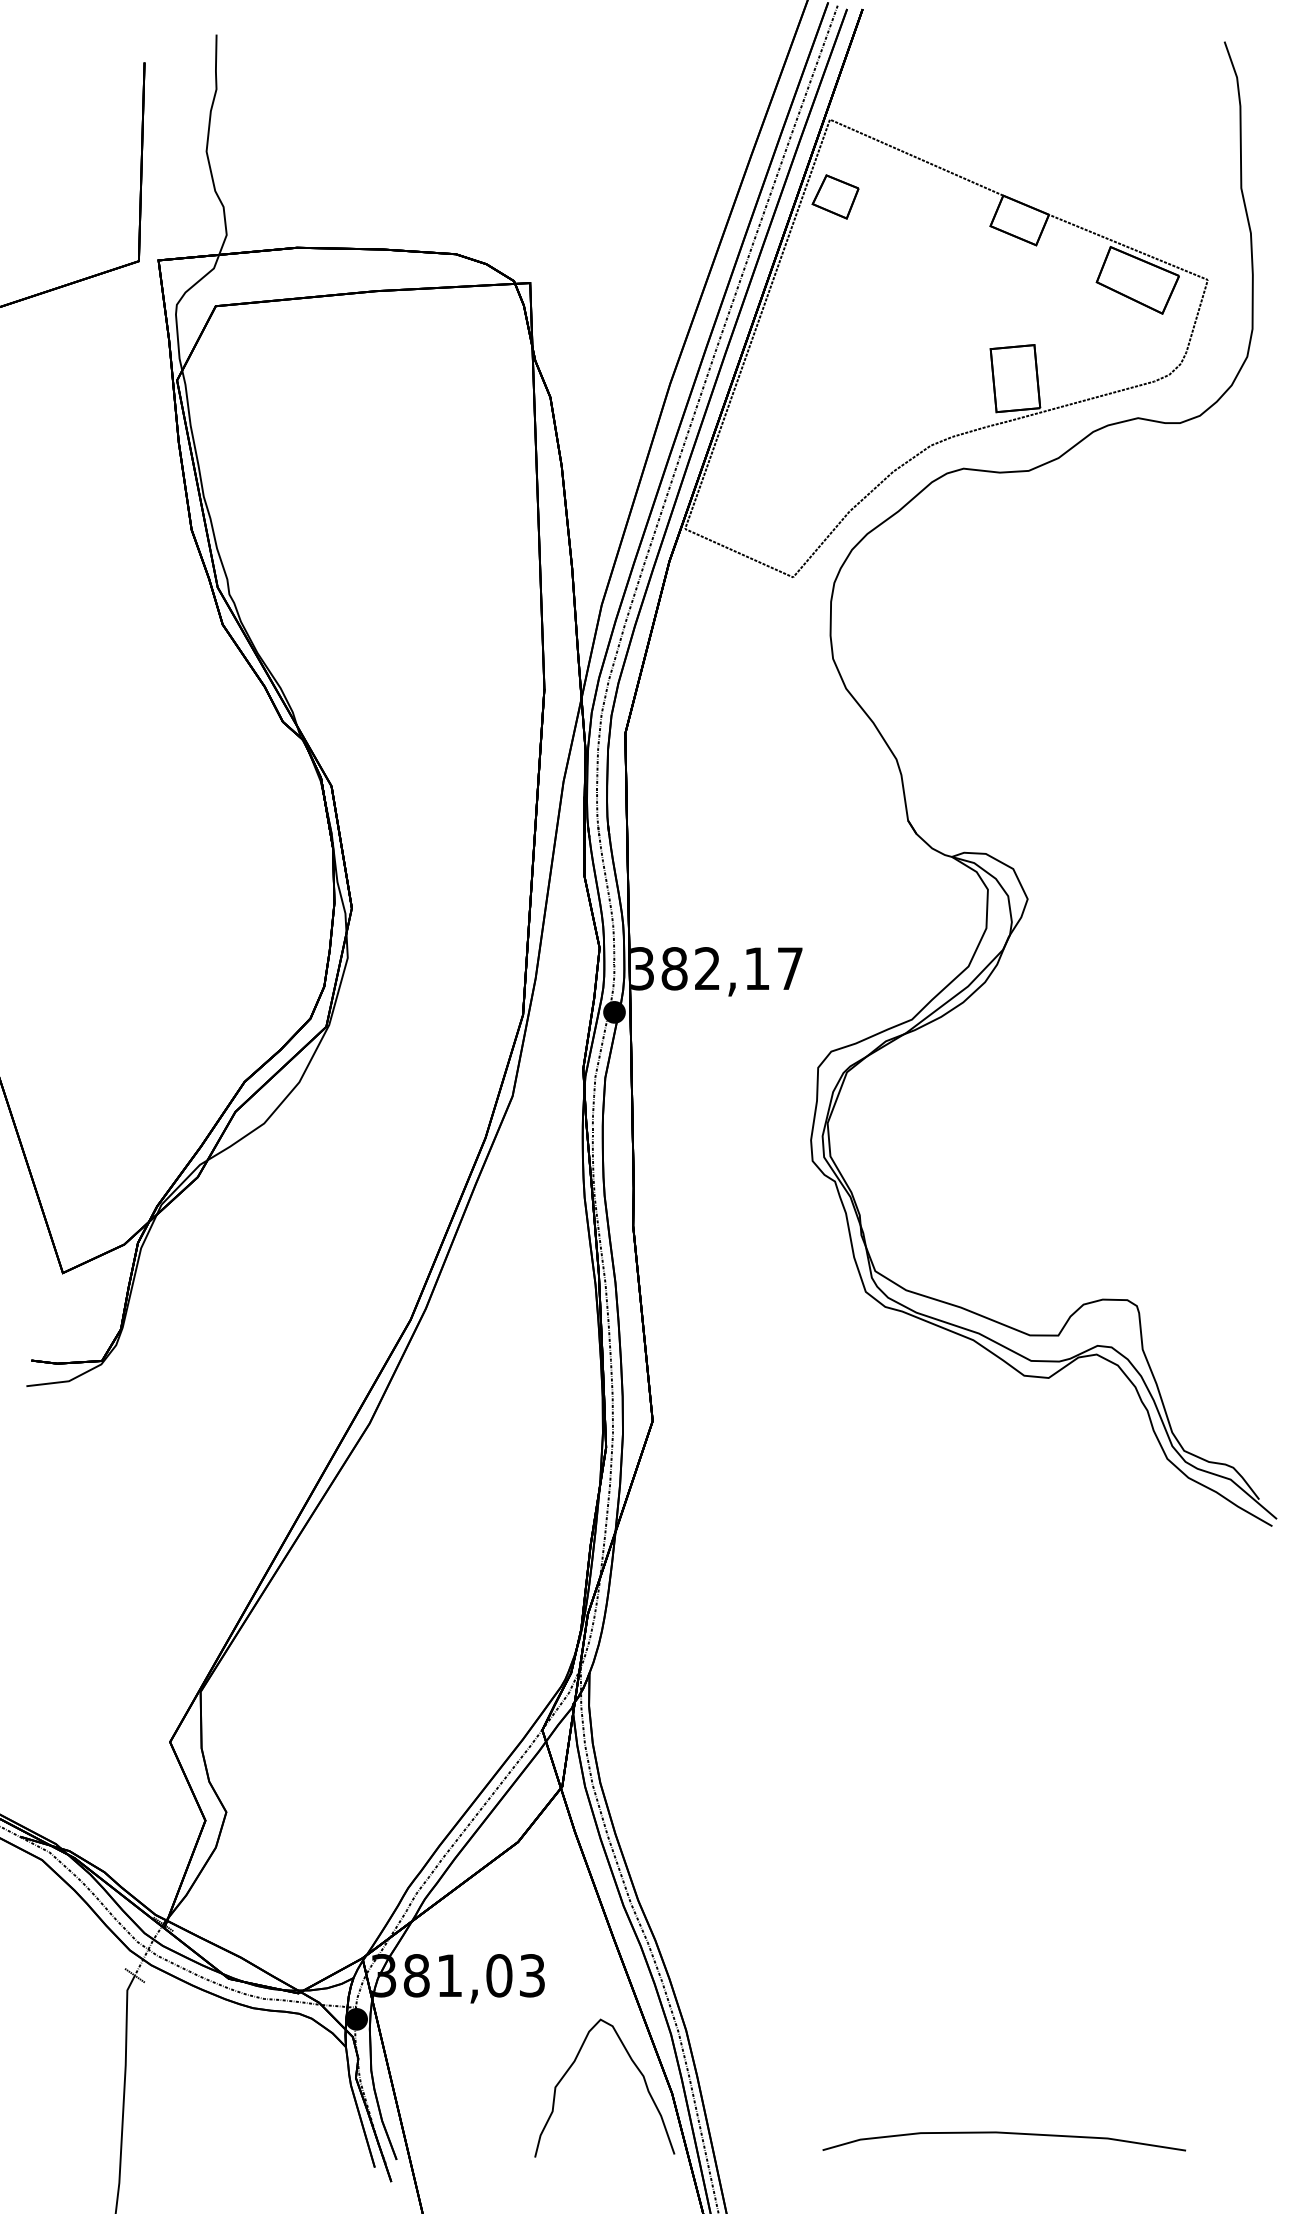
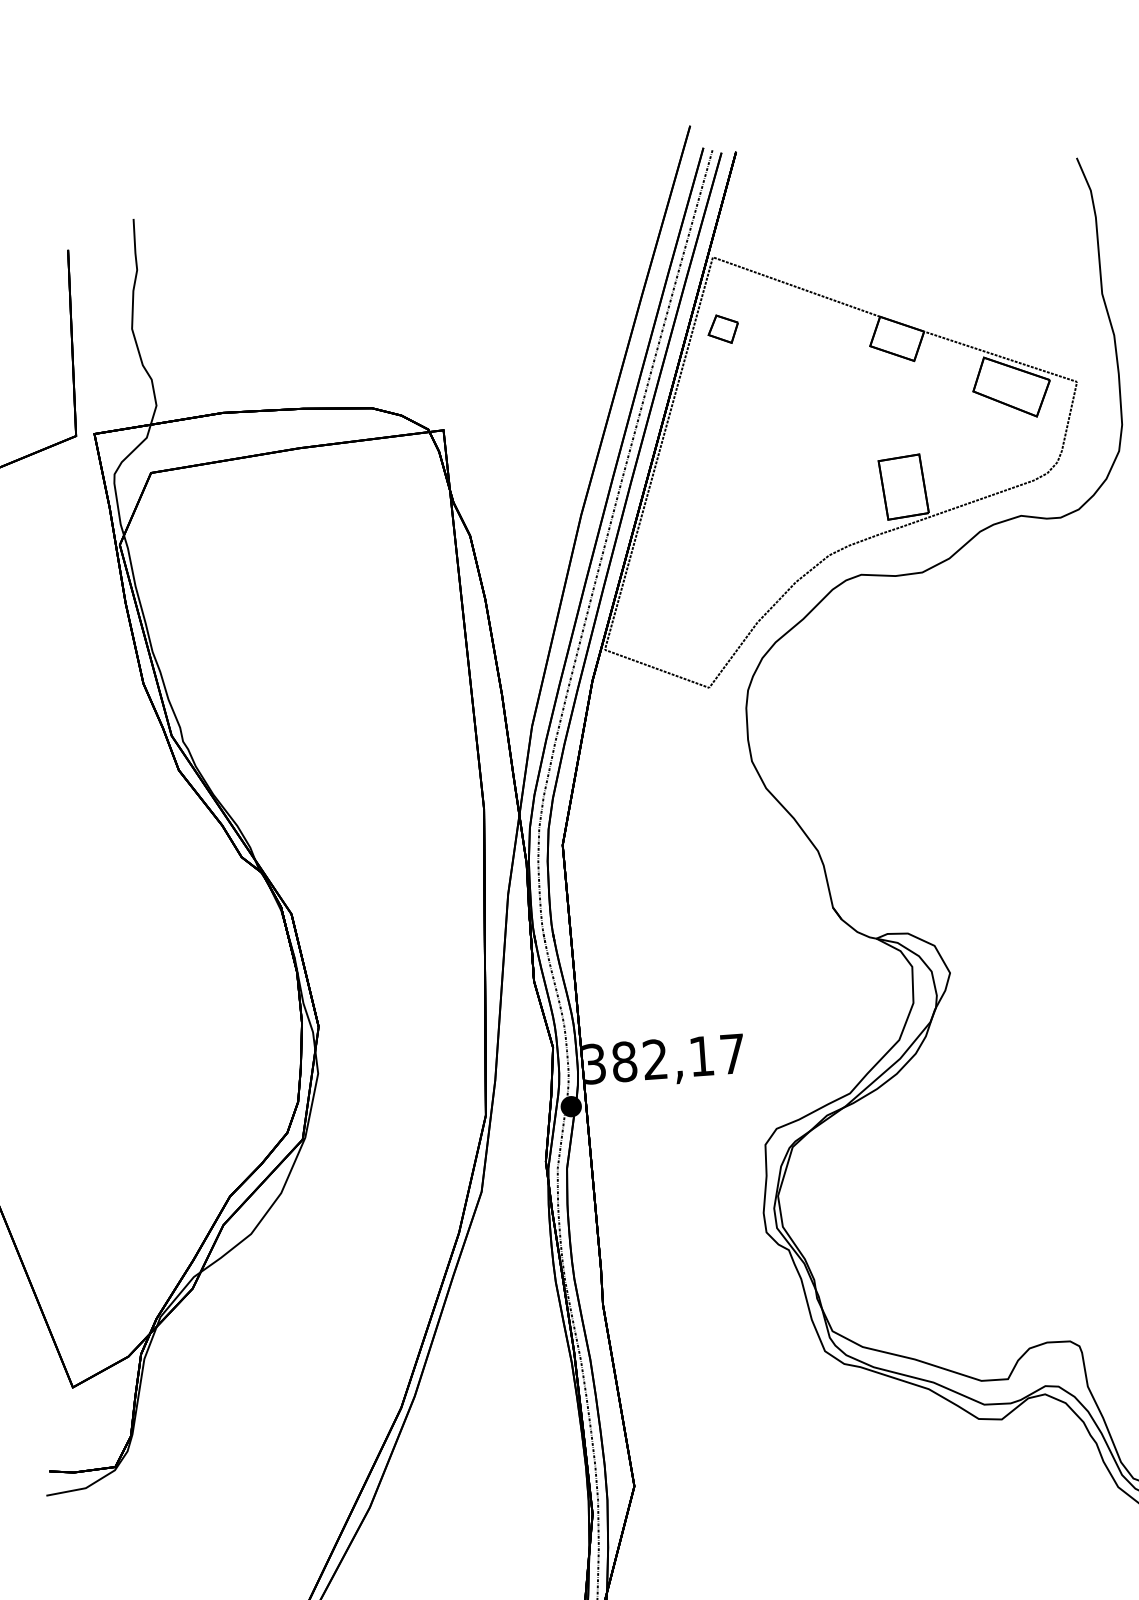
part: (835, 196) -> (723, 328), size x0.7

